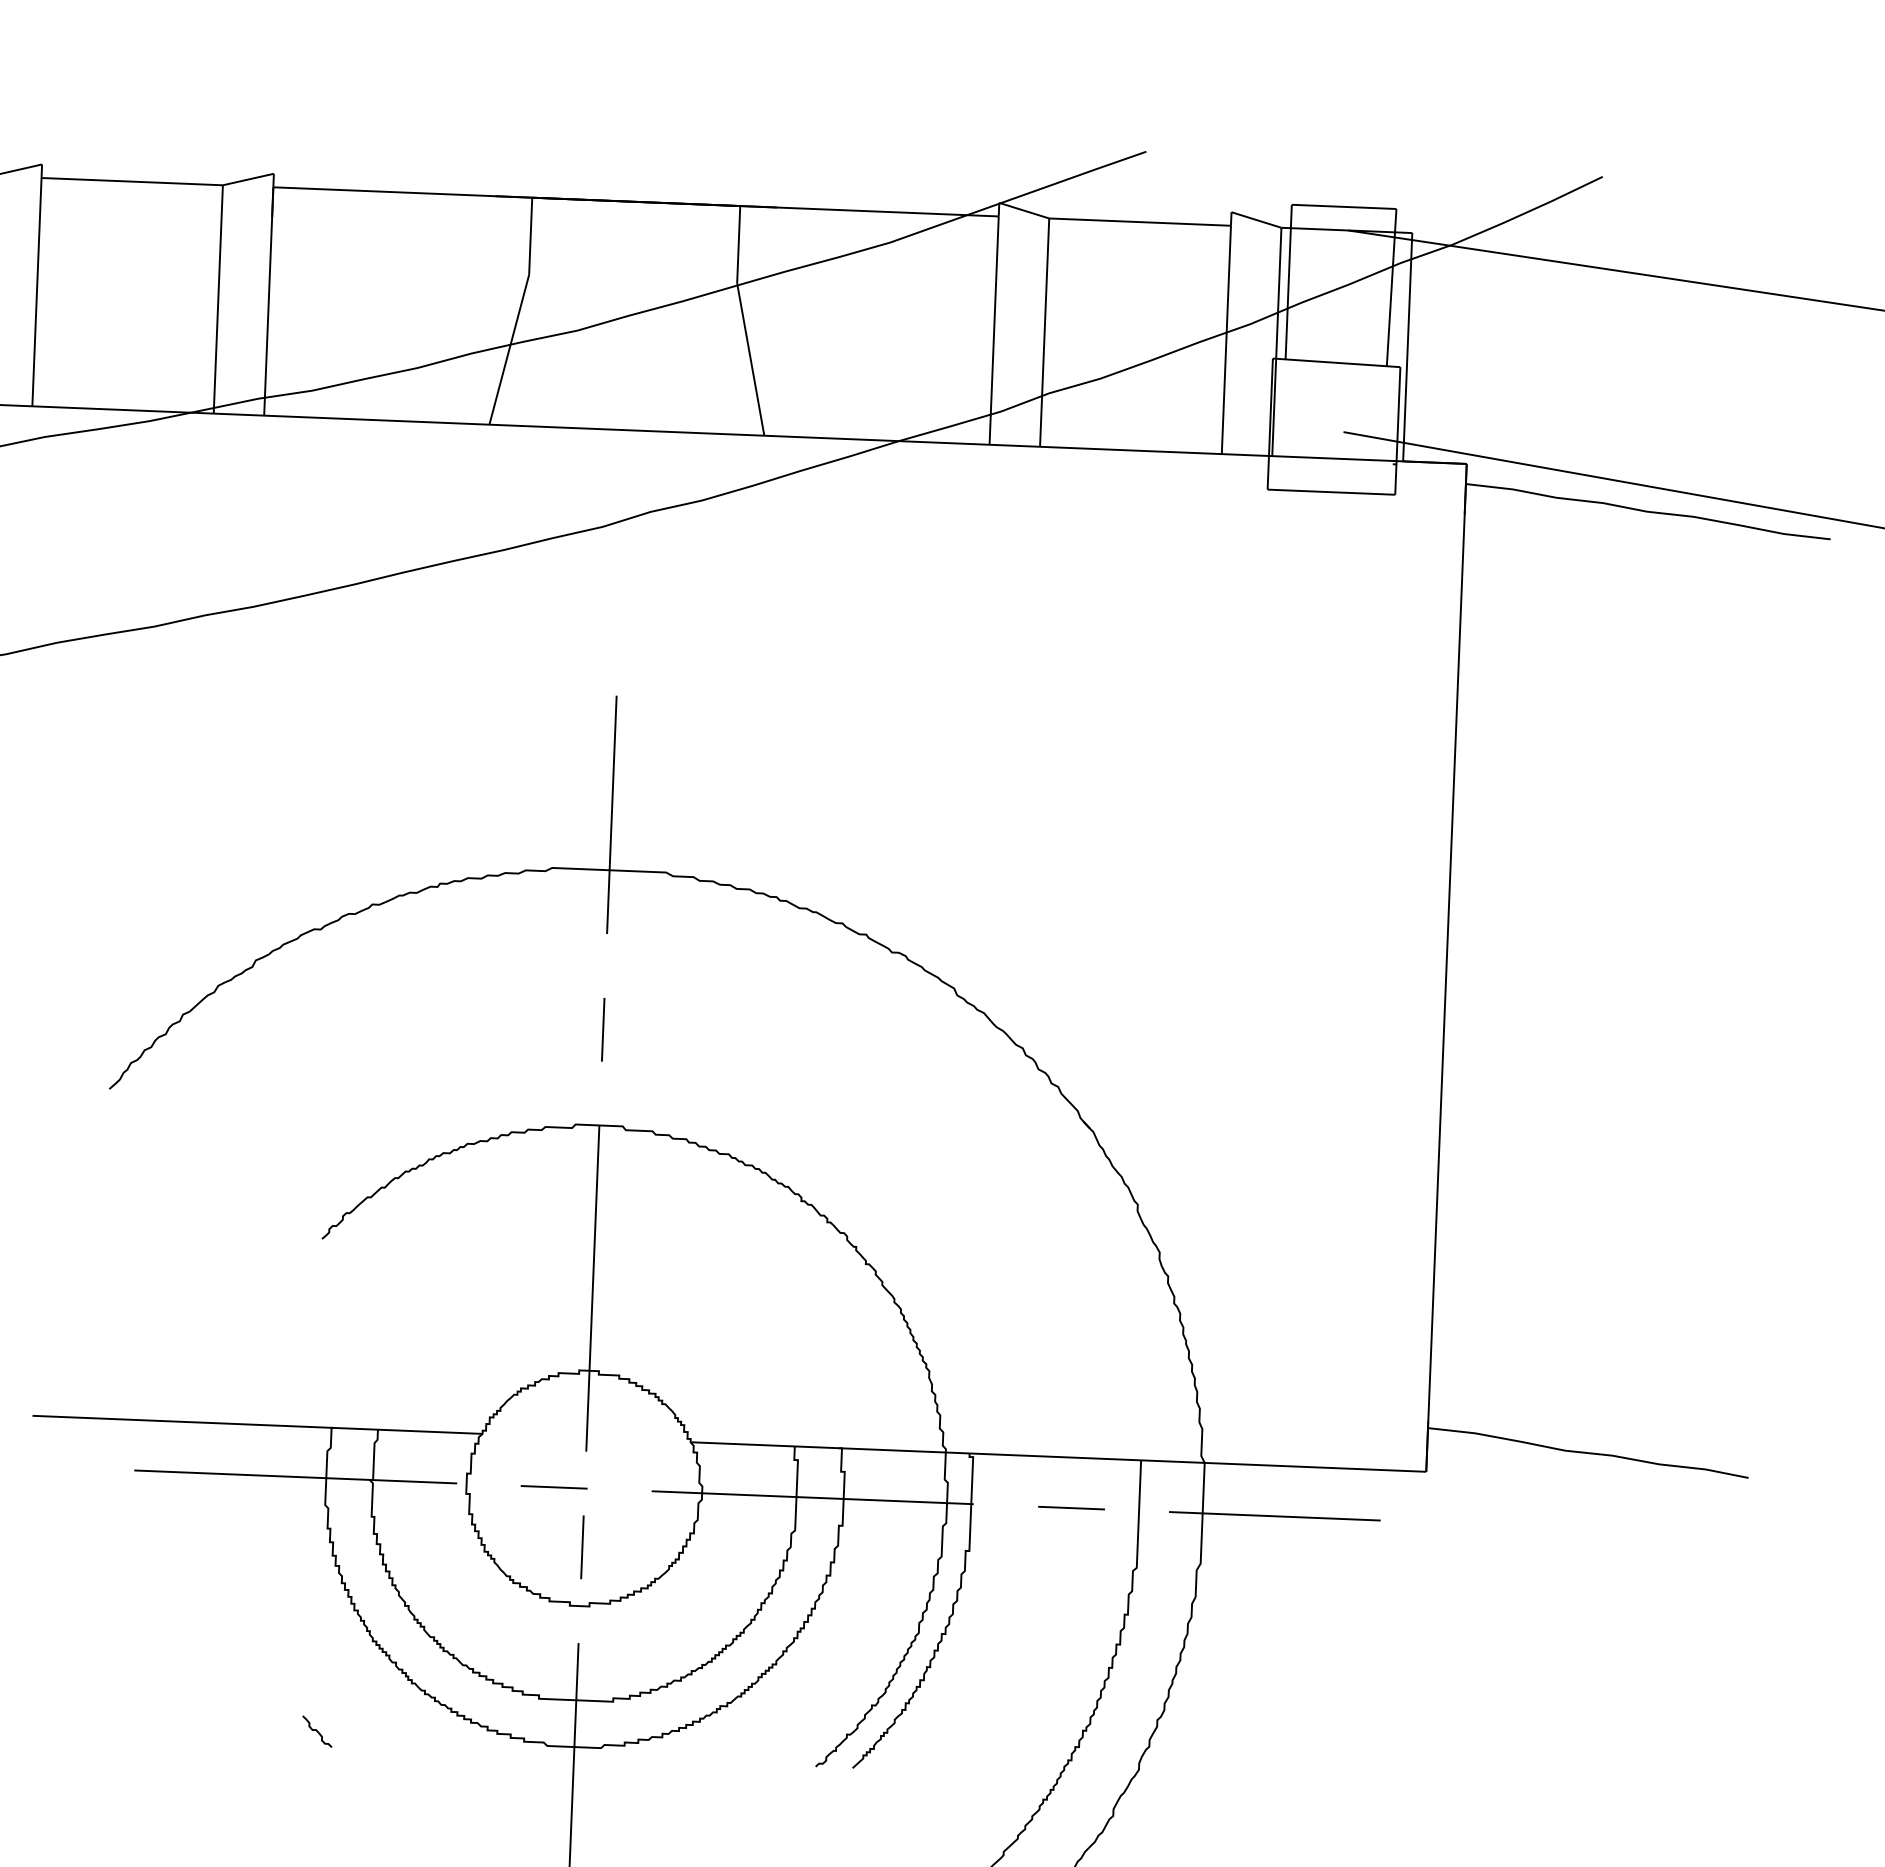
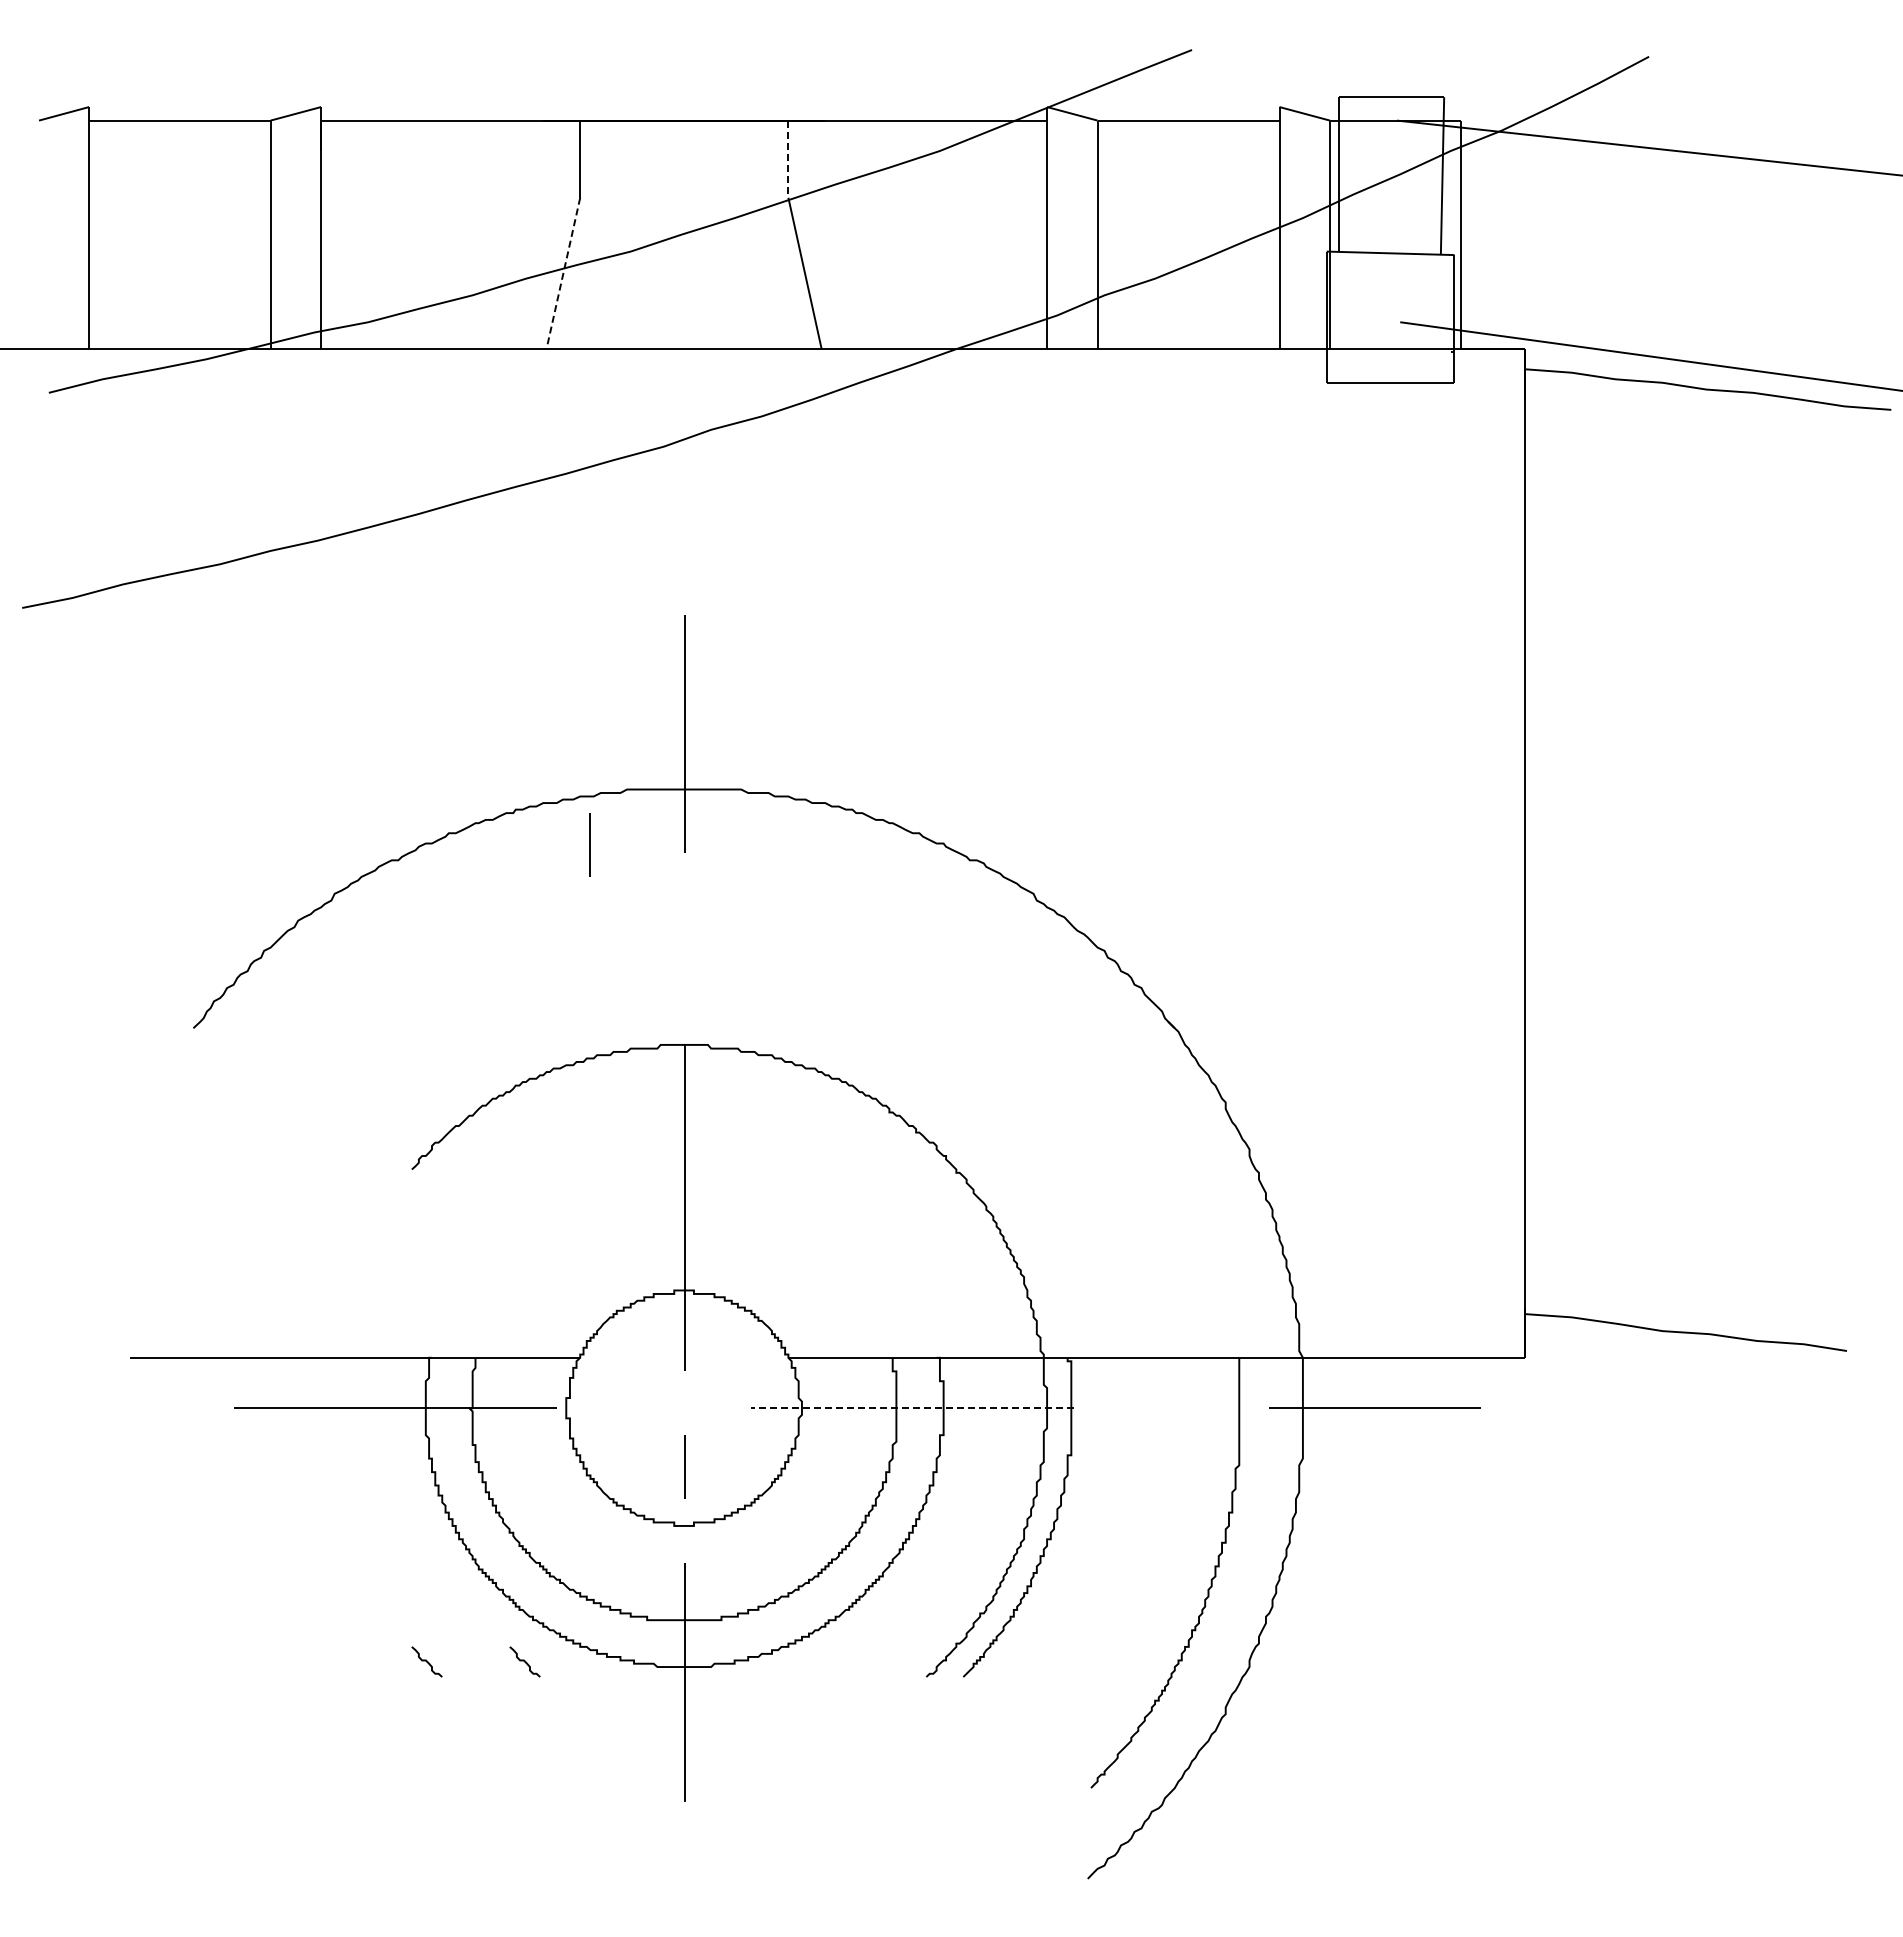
line: (738, 244) -> (788, 159), solid -> dashed
line: (509, 349) -> (563, 273), solid -> dashed
line: (603, 1029) -> (589, 844), moved
line: (553, 1486) -> (653, 1407), removed
line: (812, 1497) -> (912, 1408), solid -> dashed
line: (1071, 1507) -> (1171, 1407), removed
curve: (414, 1735) -> (524, 1661), added

